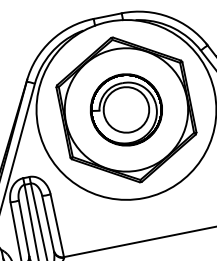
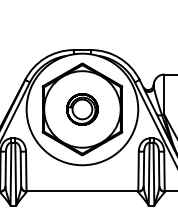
part: (126, 109) -> (82, 109), size x0.7

